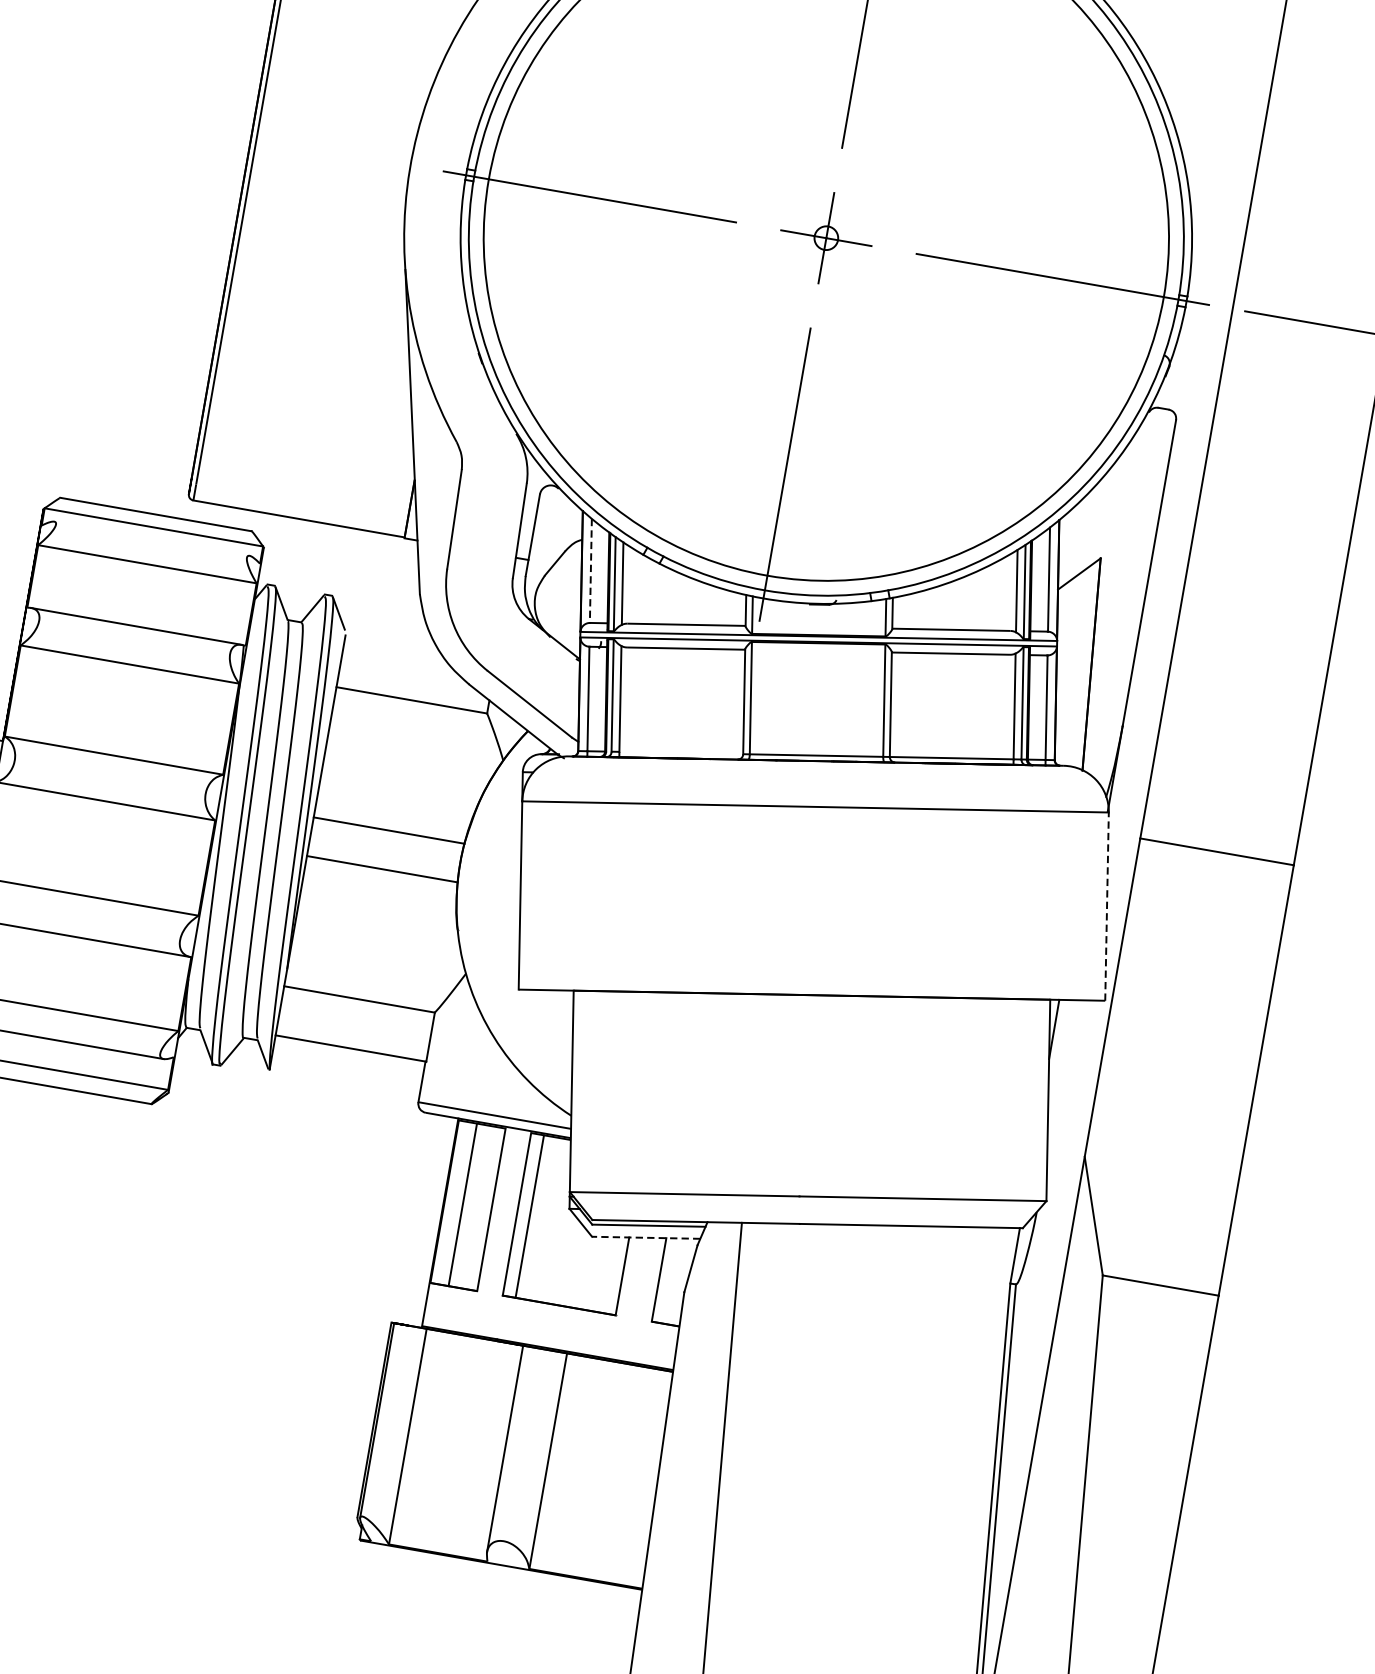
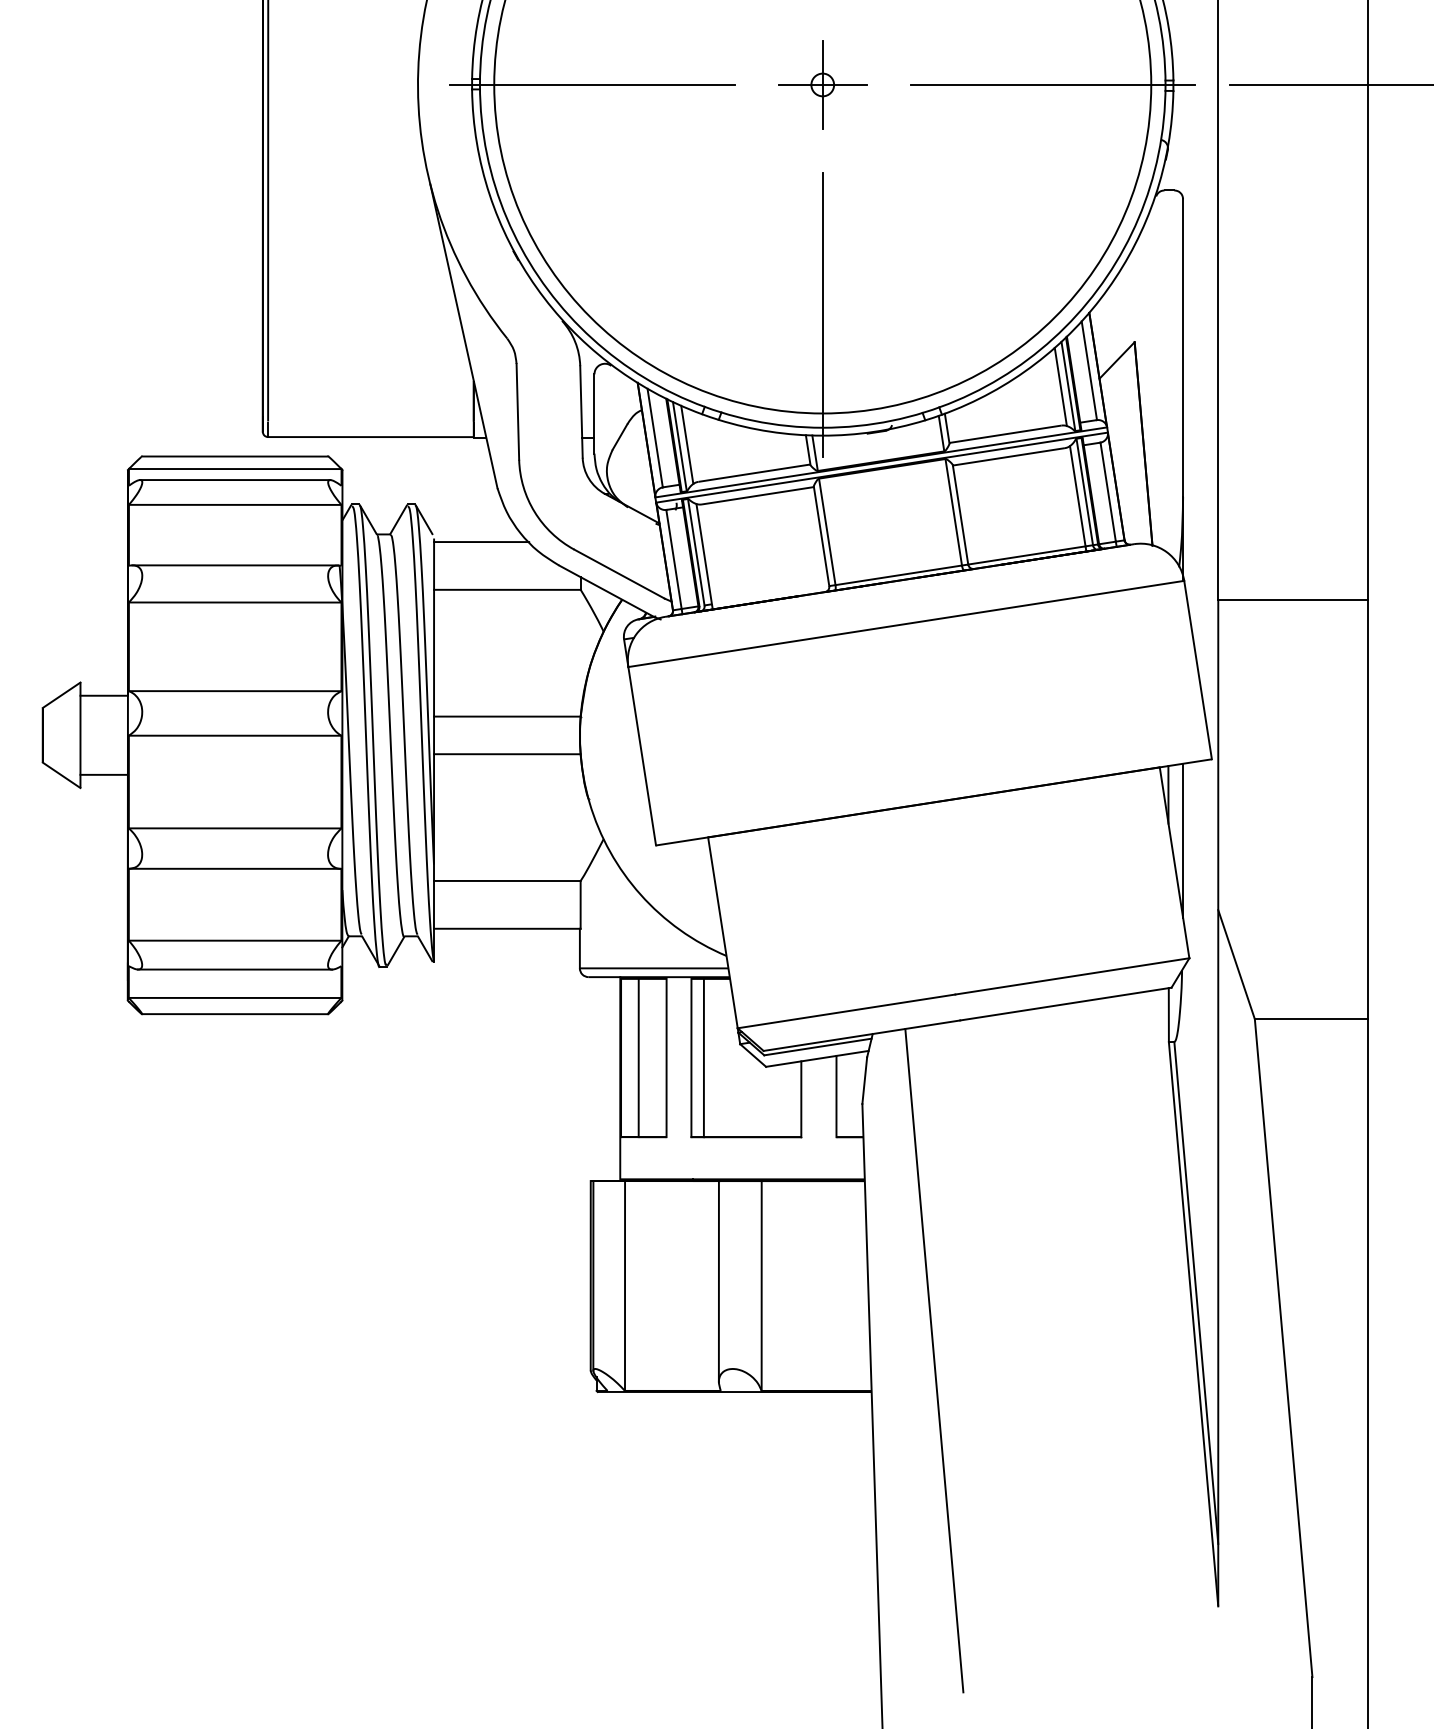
line: (152, 539) -> (235, 480), added
line: (591, 571) -> (655, 438), dashed -> solid
line: (393, 647) -> (481, 542), added
line: (1106, 905) -> (1197, 669), dashed -> solid
line: (1061, 1079) -> (1183, 840), added
line: (646, 1237) -> (817, 1058), dashed -> solid

